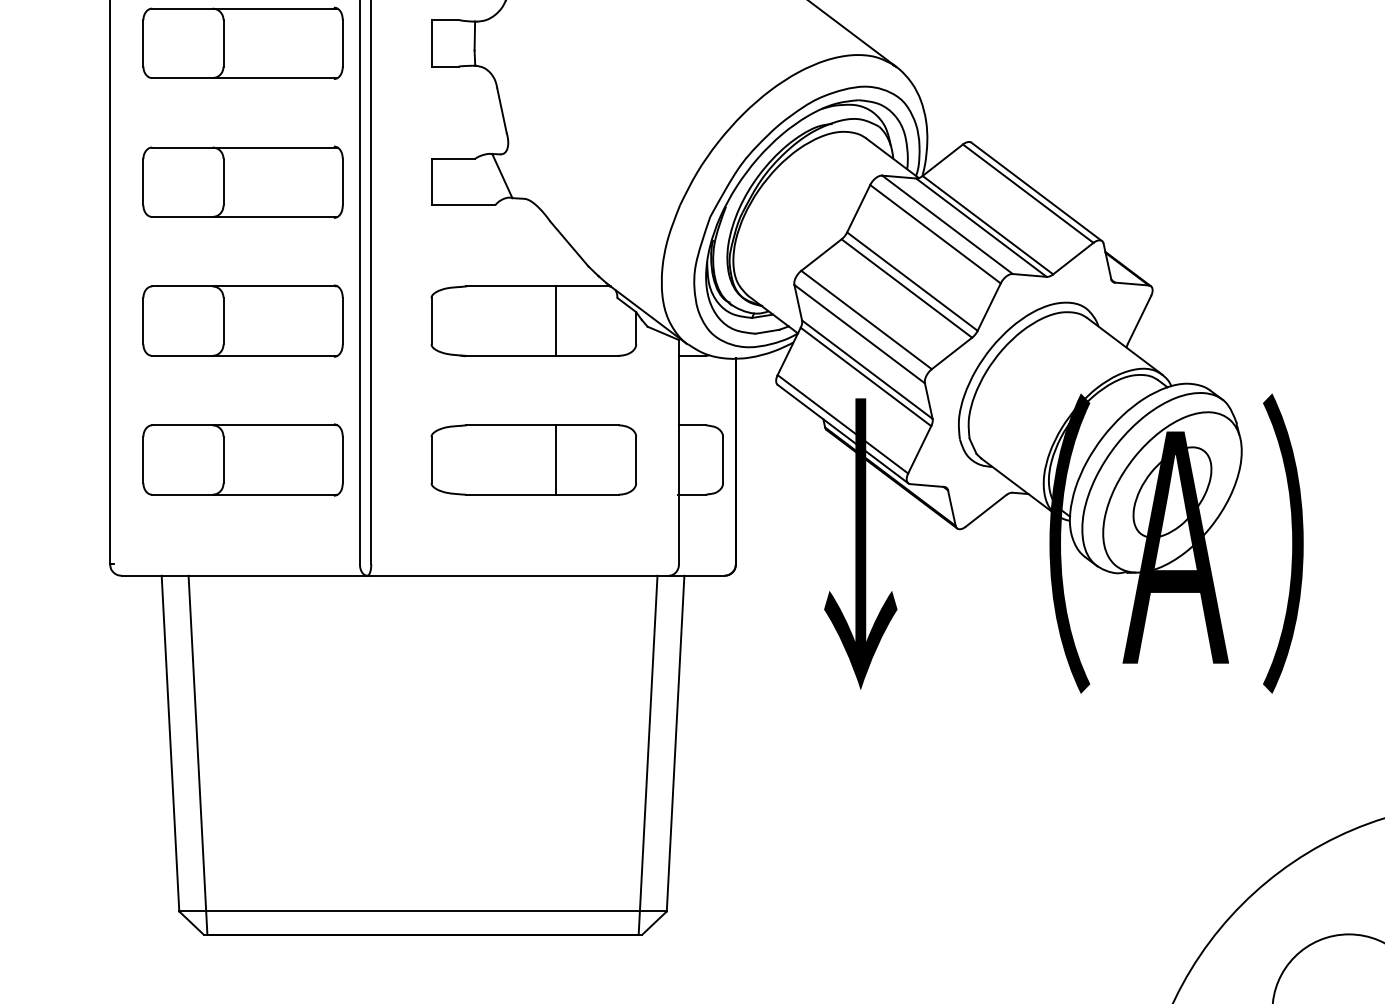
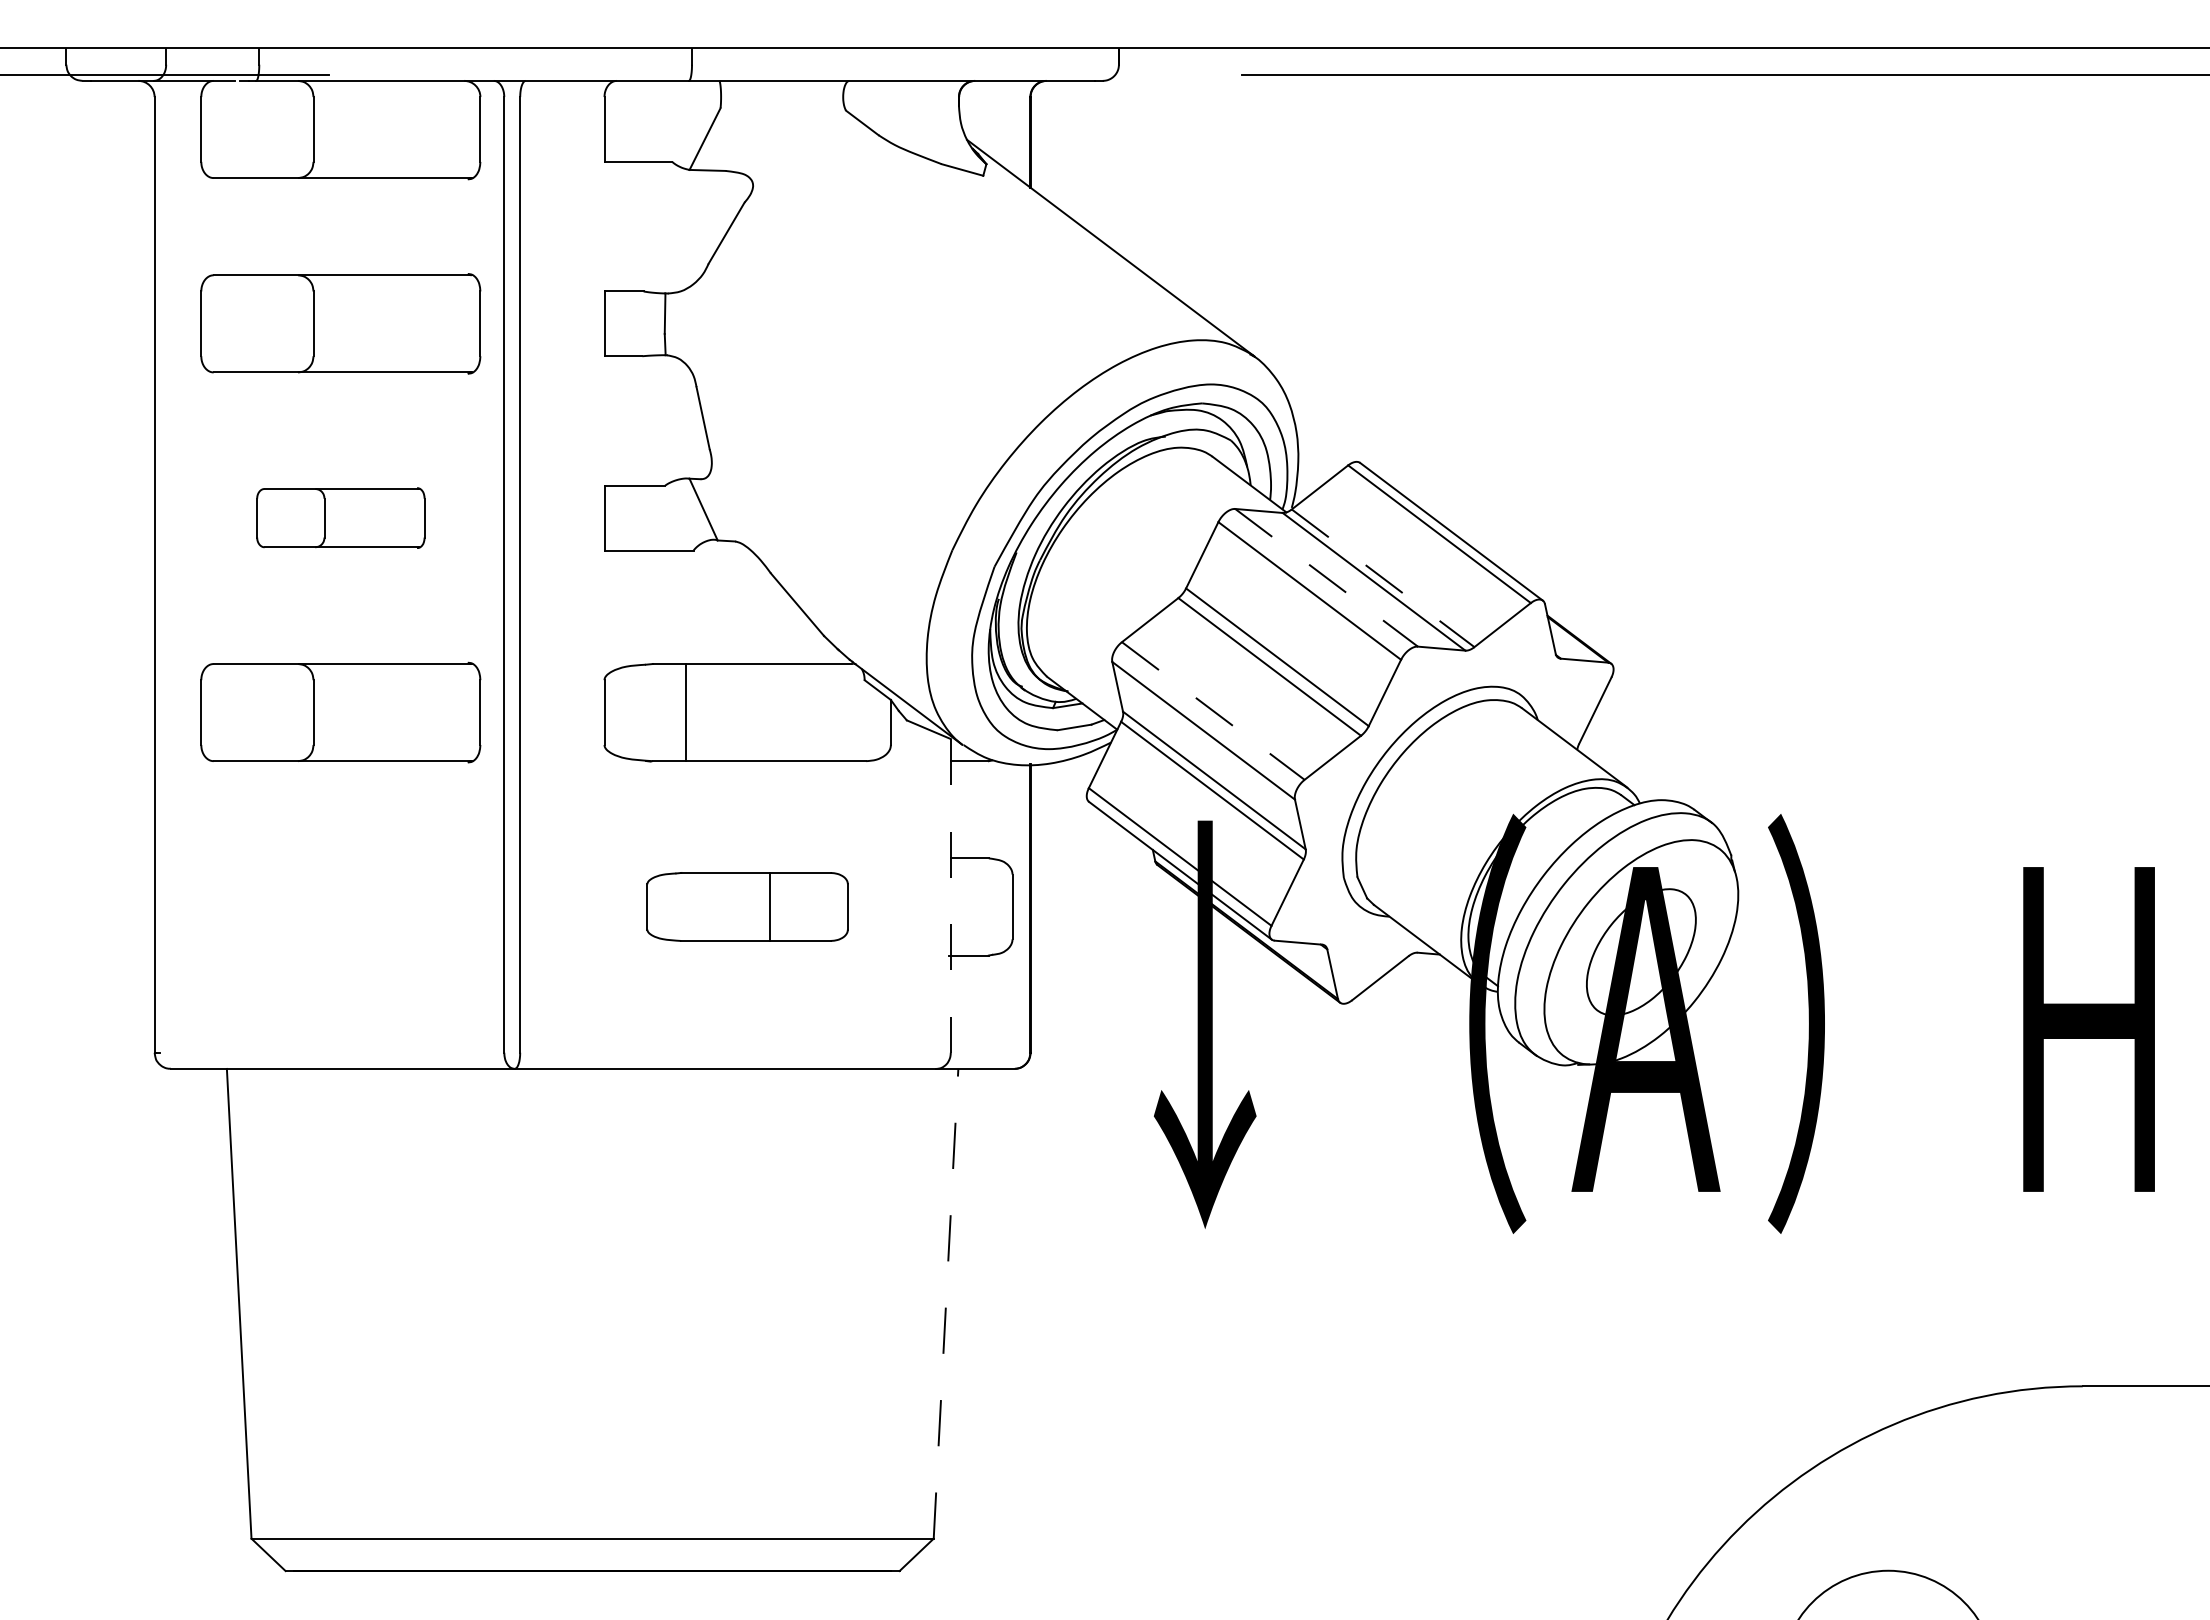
part: (242, 181) -> (340, 517), size x0.6
line: (947, 225) -> (1326, 578), solid -> dashed
line: (988, 225) -> (1383, 578), solid -> dashed
line: (866, 320) -> (1213, 711), solid -> dashed
line: (556, 321) -> (686, 712), moved
line: (678, 451) -> (950, 895), solid -> dashed
part: (242, 459) -> (340, 906), removed
part: (533, 459) -> (747, 906), size x0.7
line: (675, 743) -> (946, 1303), solid -> dashed
line: (197, 754) -> (277, 1319), removed
line: (648, 754) -> (907, 1319), removed

